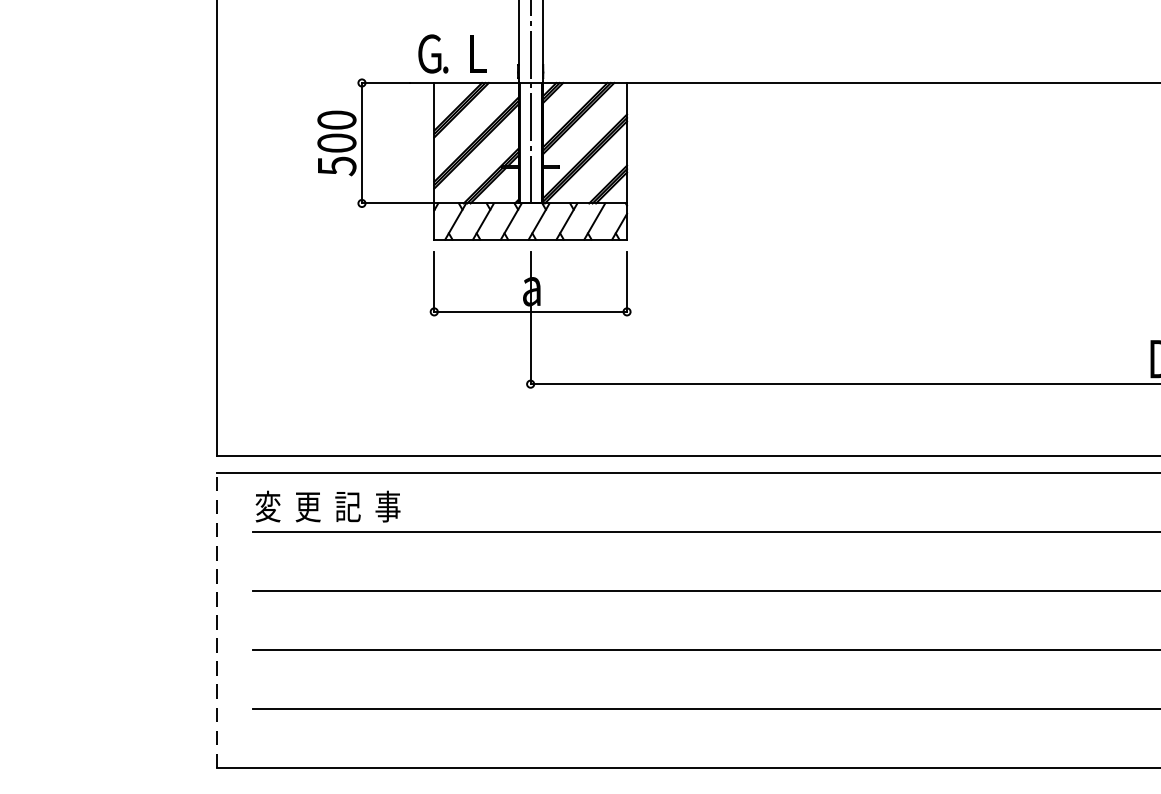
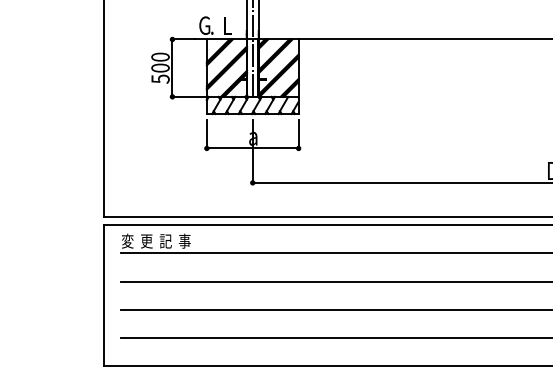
line: (217, 620) -> (103, 295), dashed -> solid

